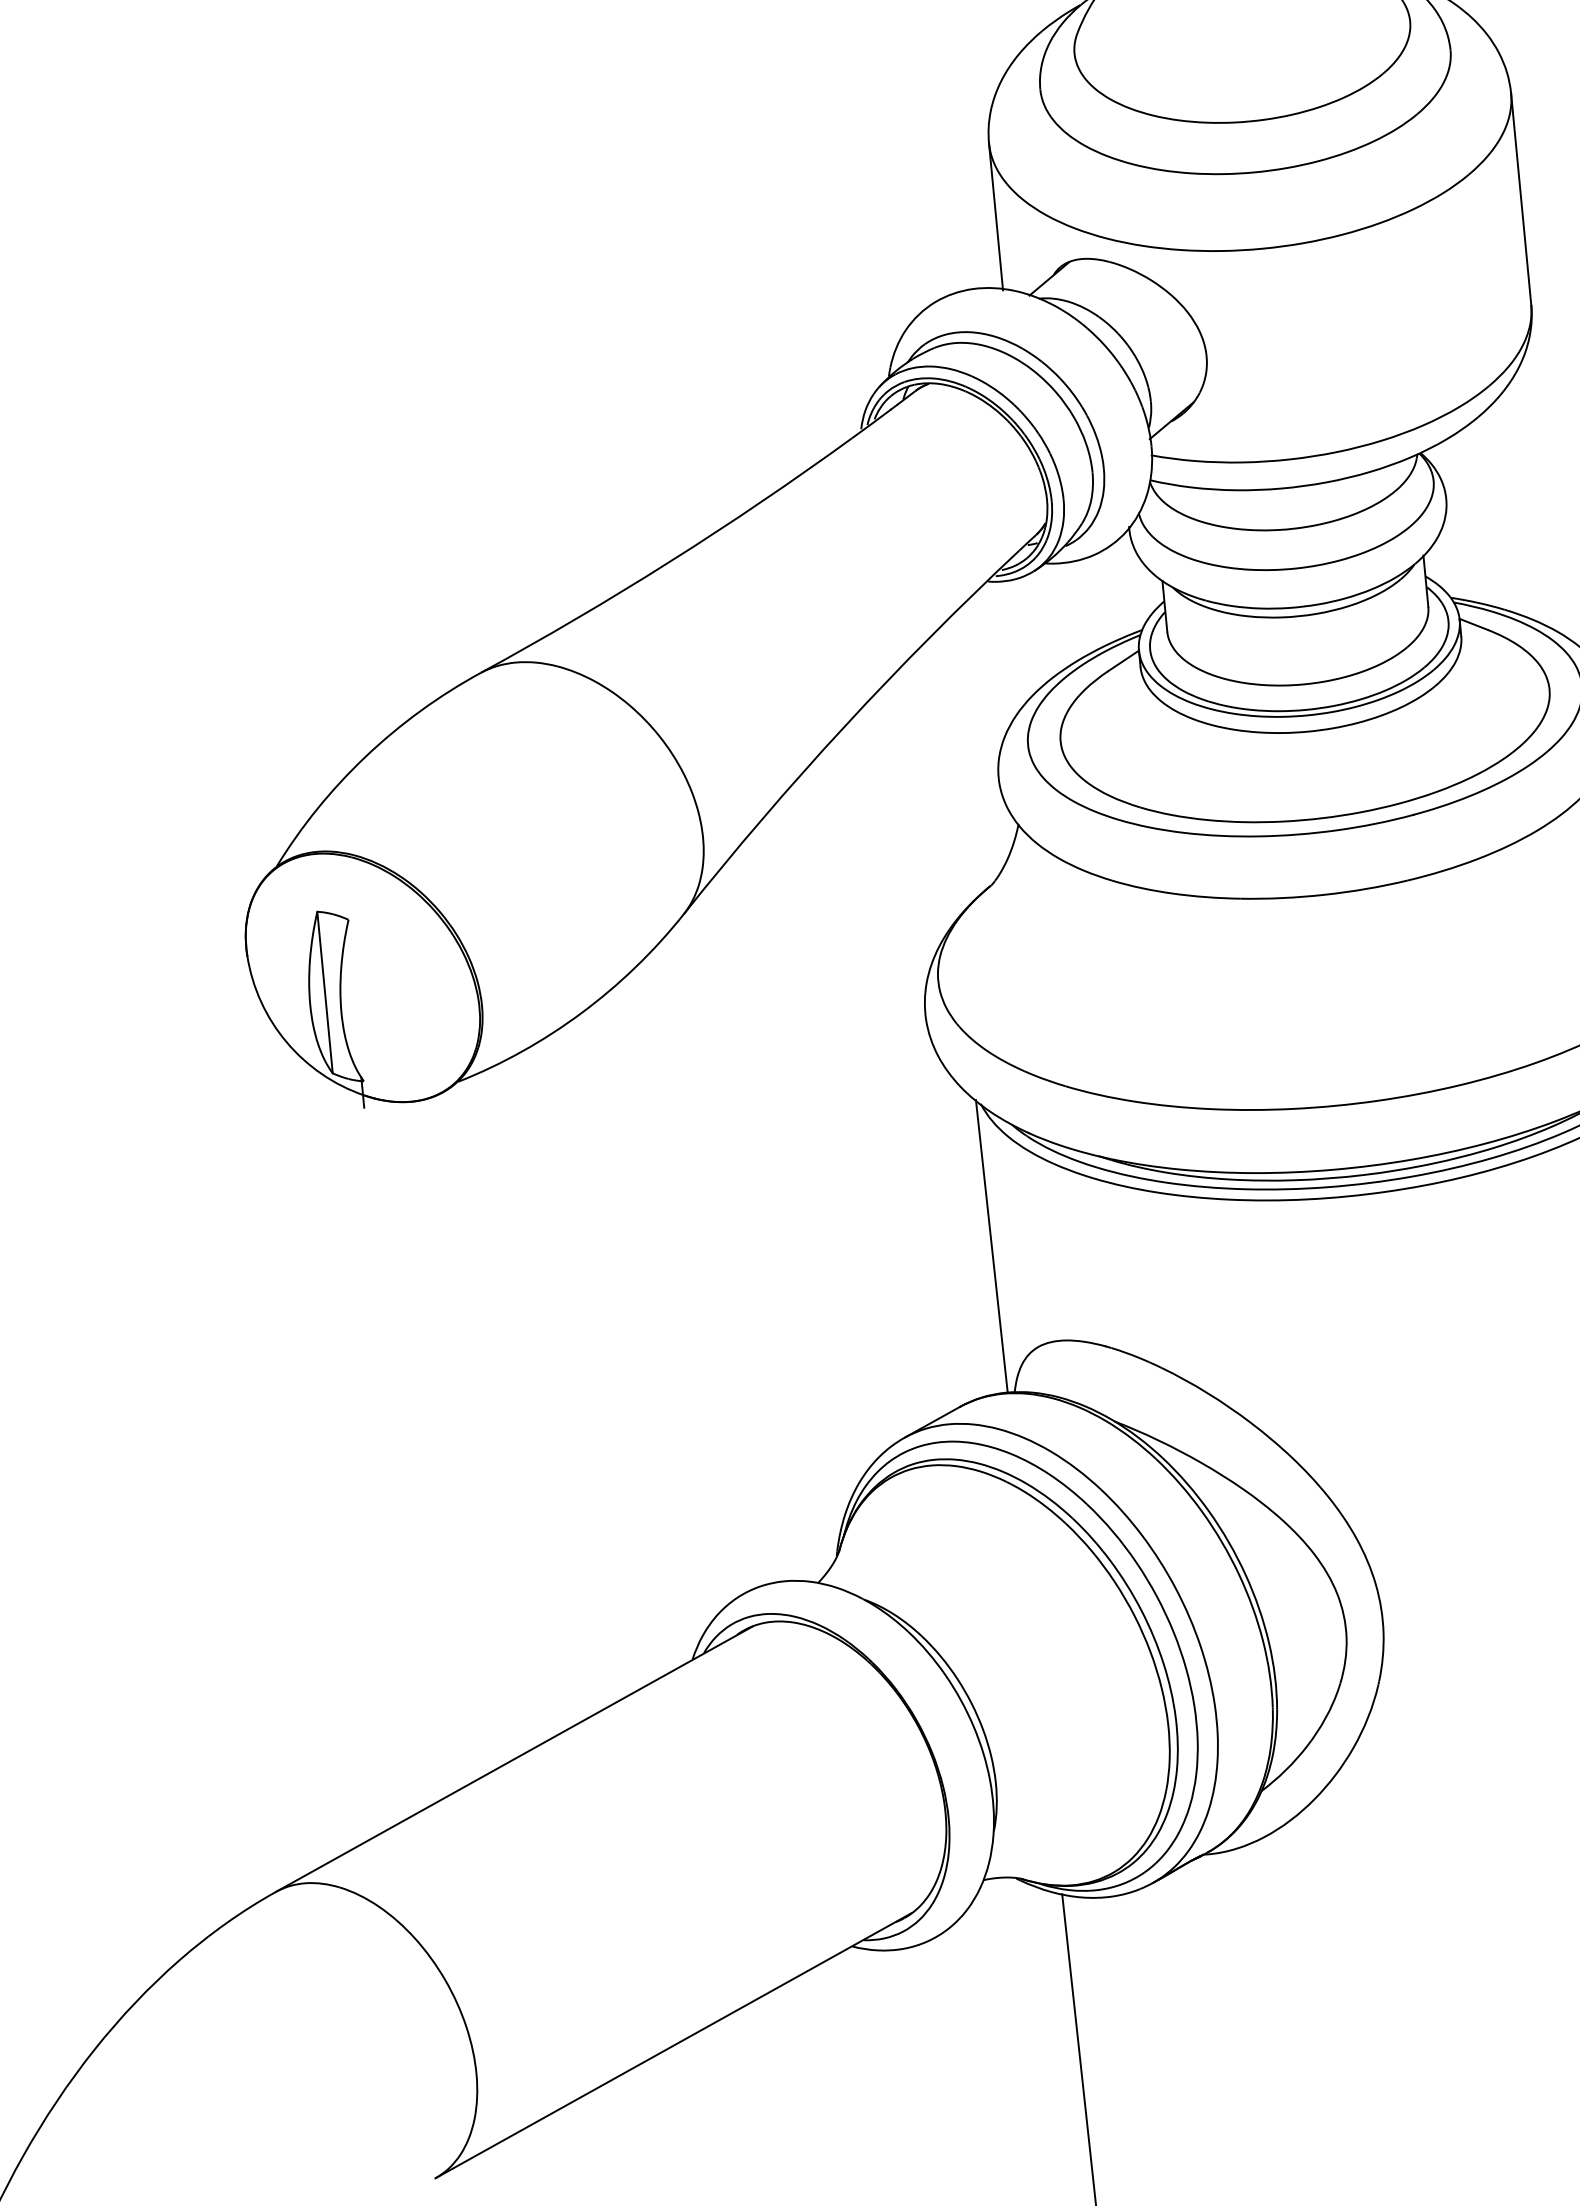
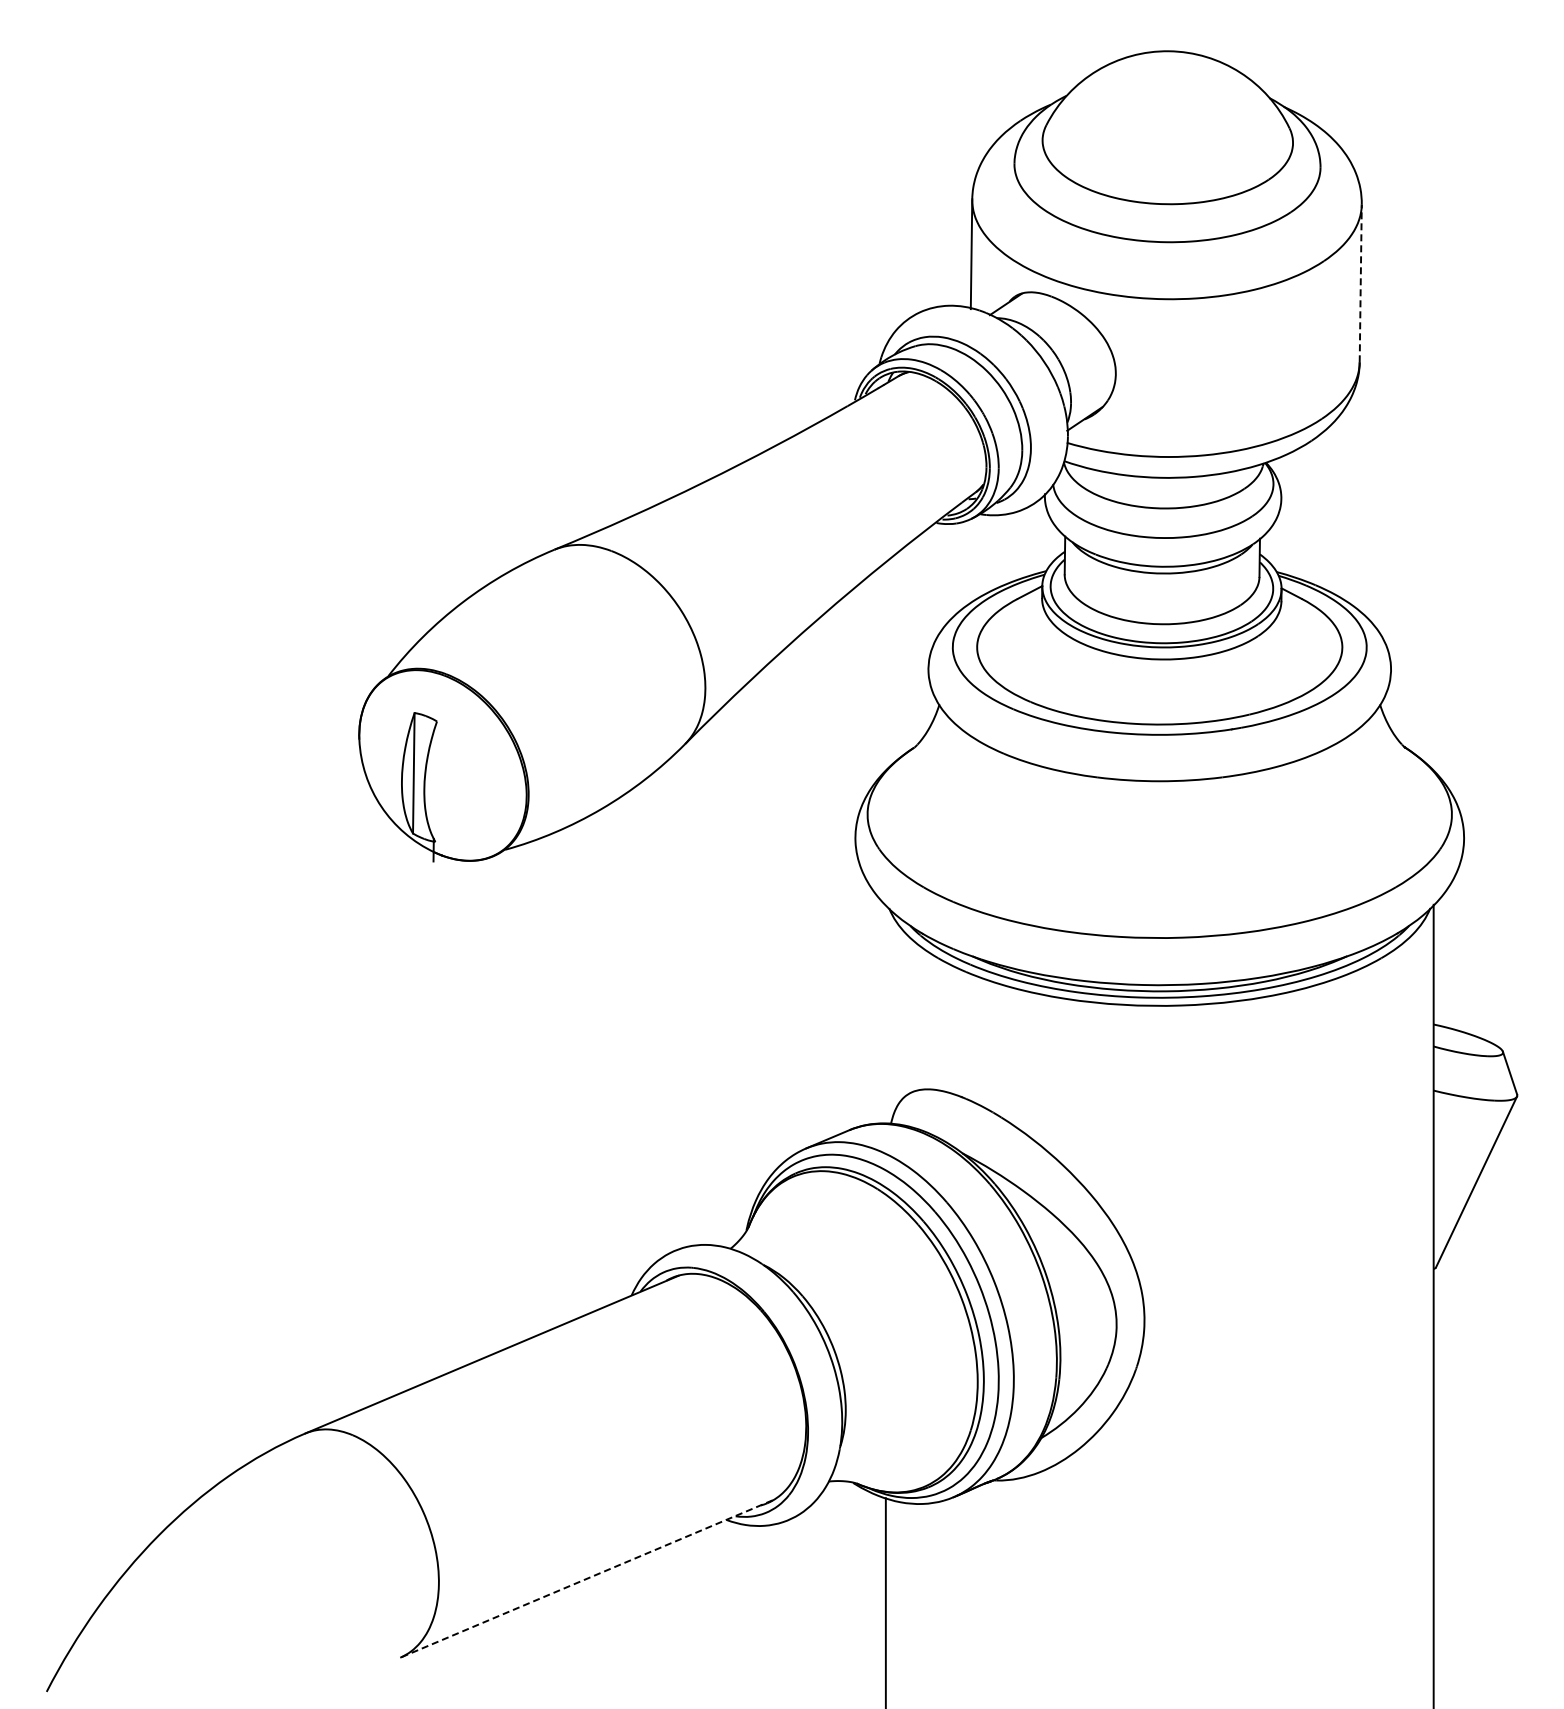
line: (1520, 199) -> (1360, 283), solid -> dashed
line: (991, 1245) -> (885, 1013), removed
line: (673, 2046) -> (586, 1579), solid -> dashed

